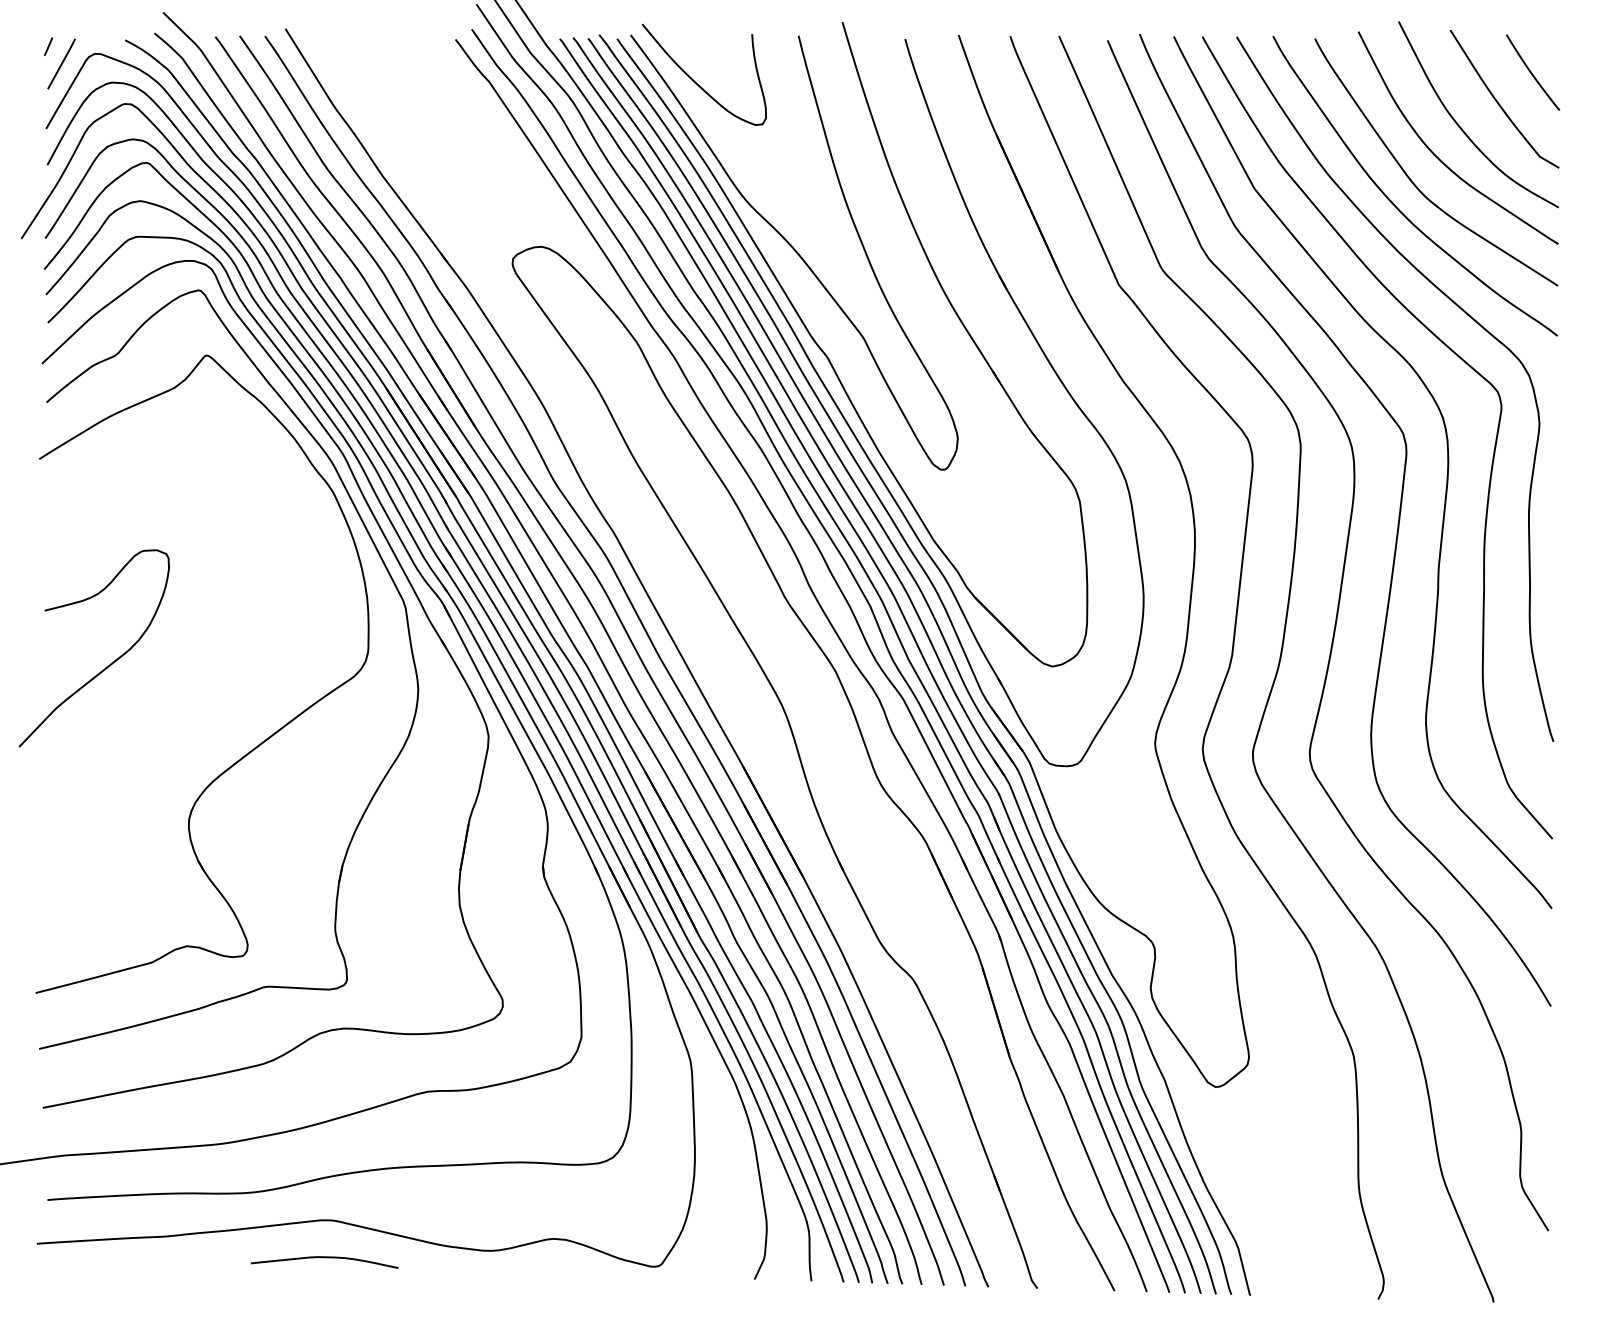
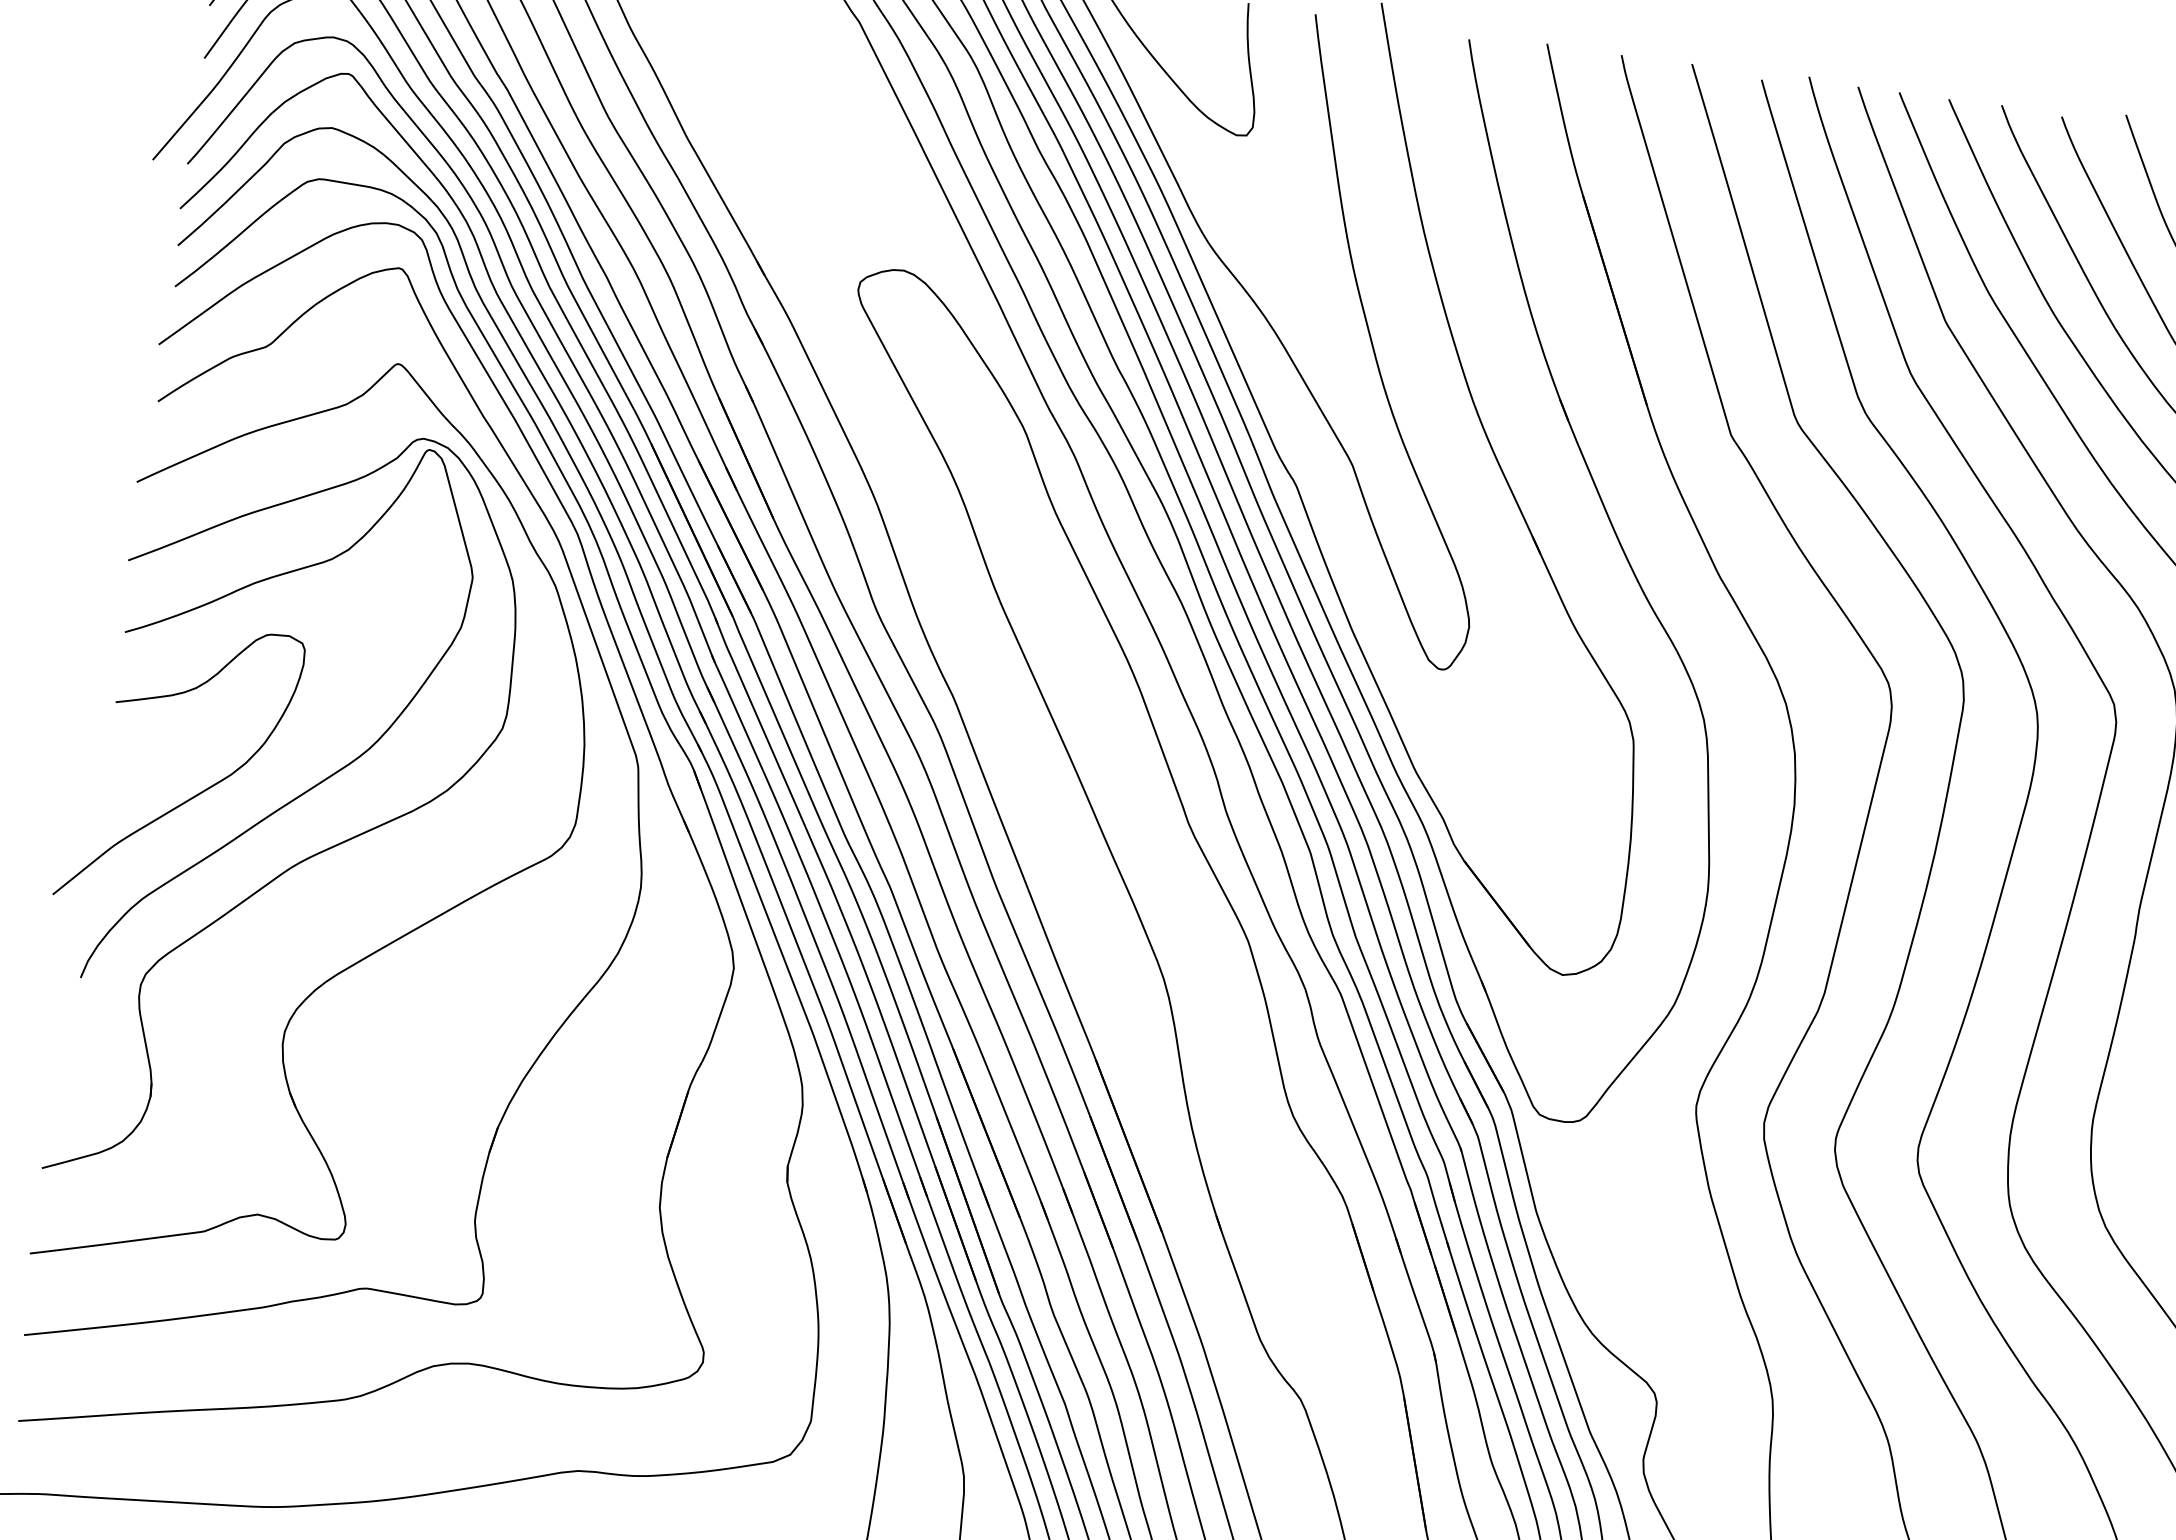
part: (174, 668) -> (292, 810), added

